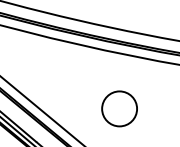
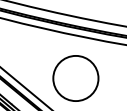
circle: (119, 108) -> (75, 78), size x1.67

